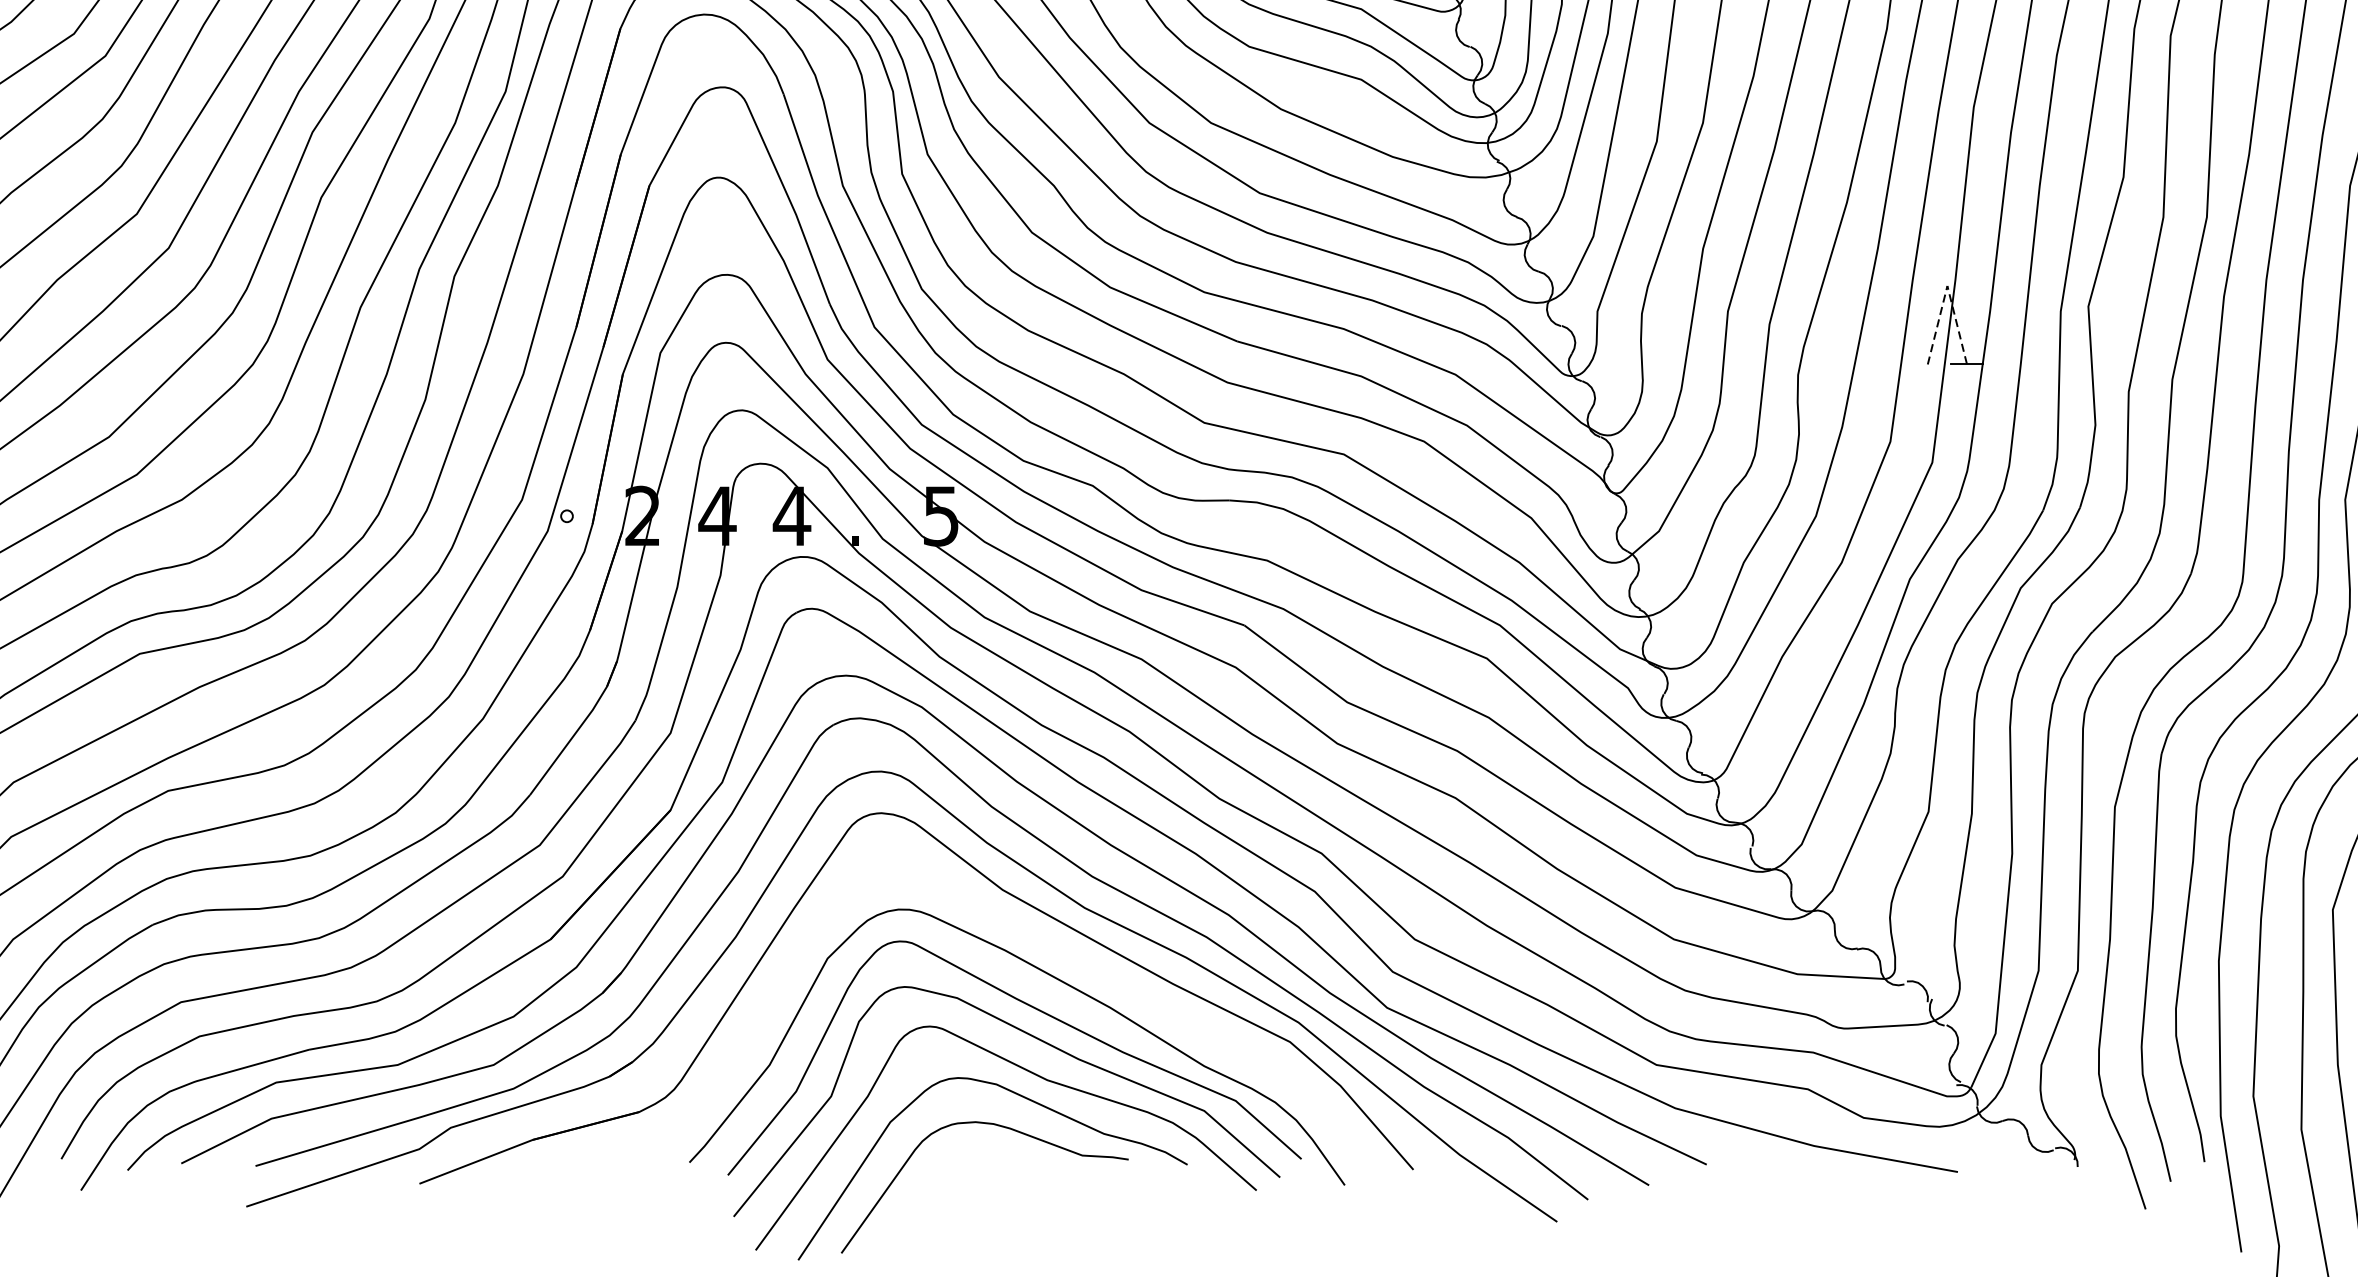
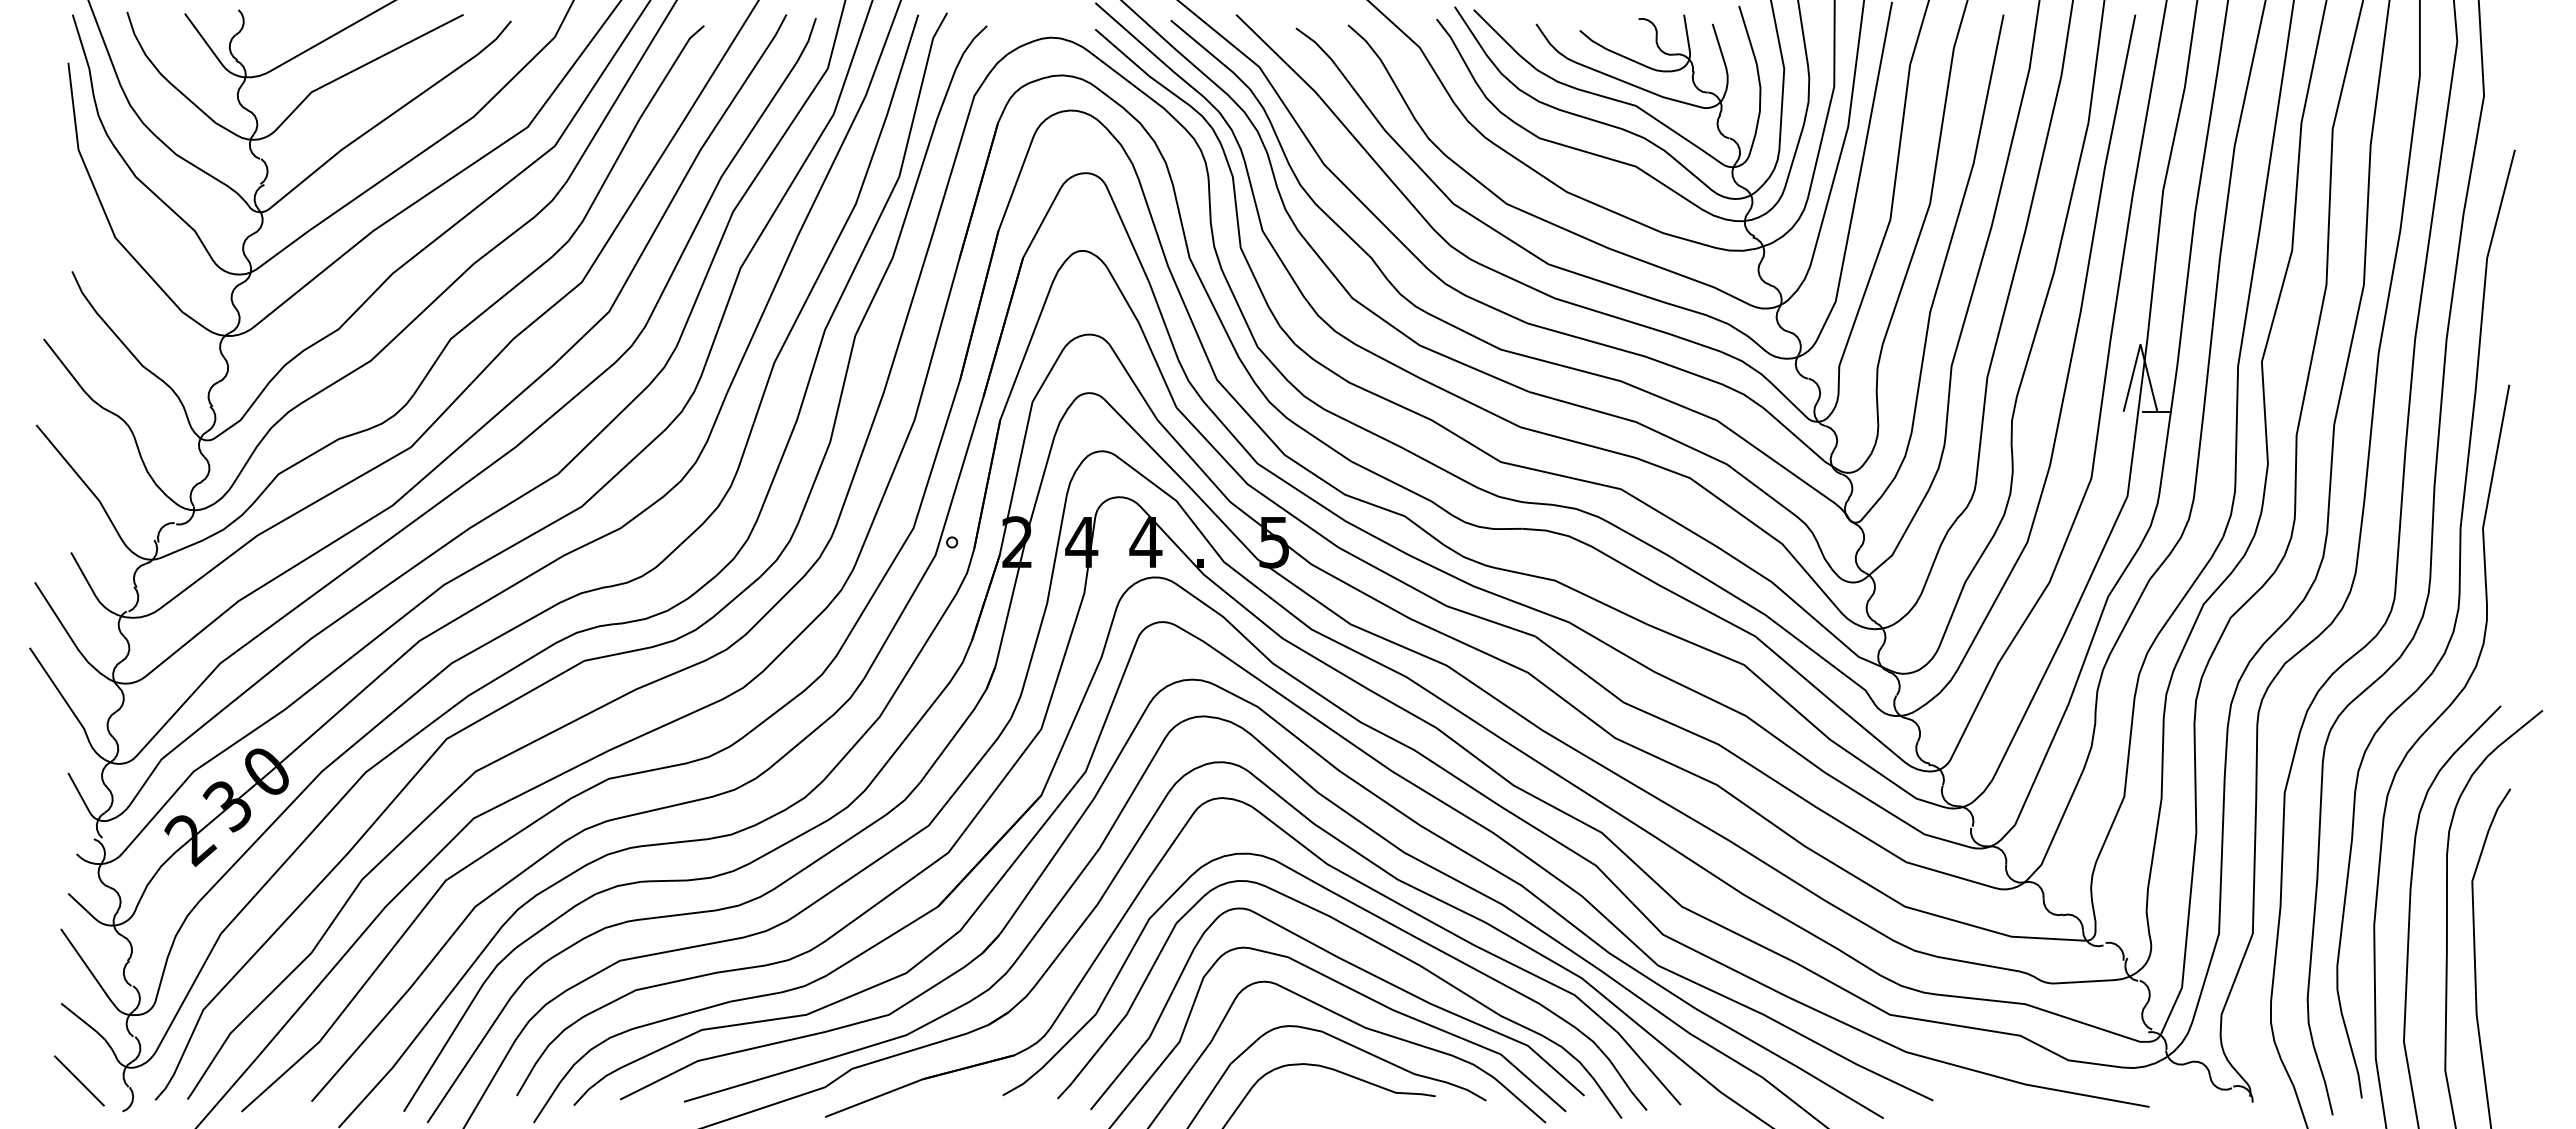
line: (1947, 286) -> (2140, 344), dashed -> solid
curve: (1047, 944) -> (1365, 911), added

